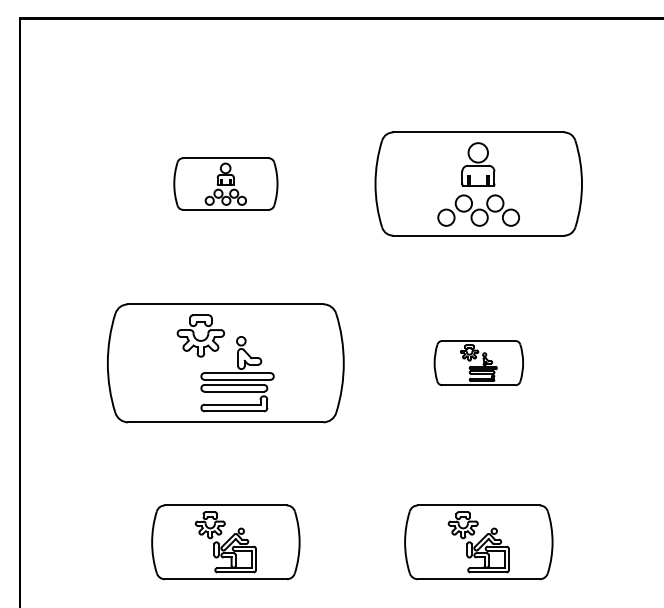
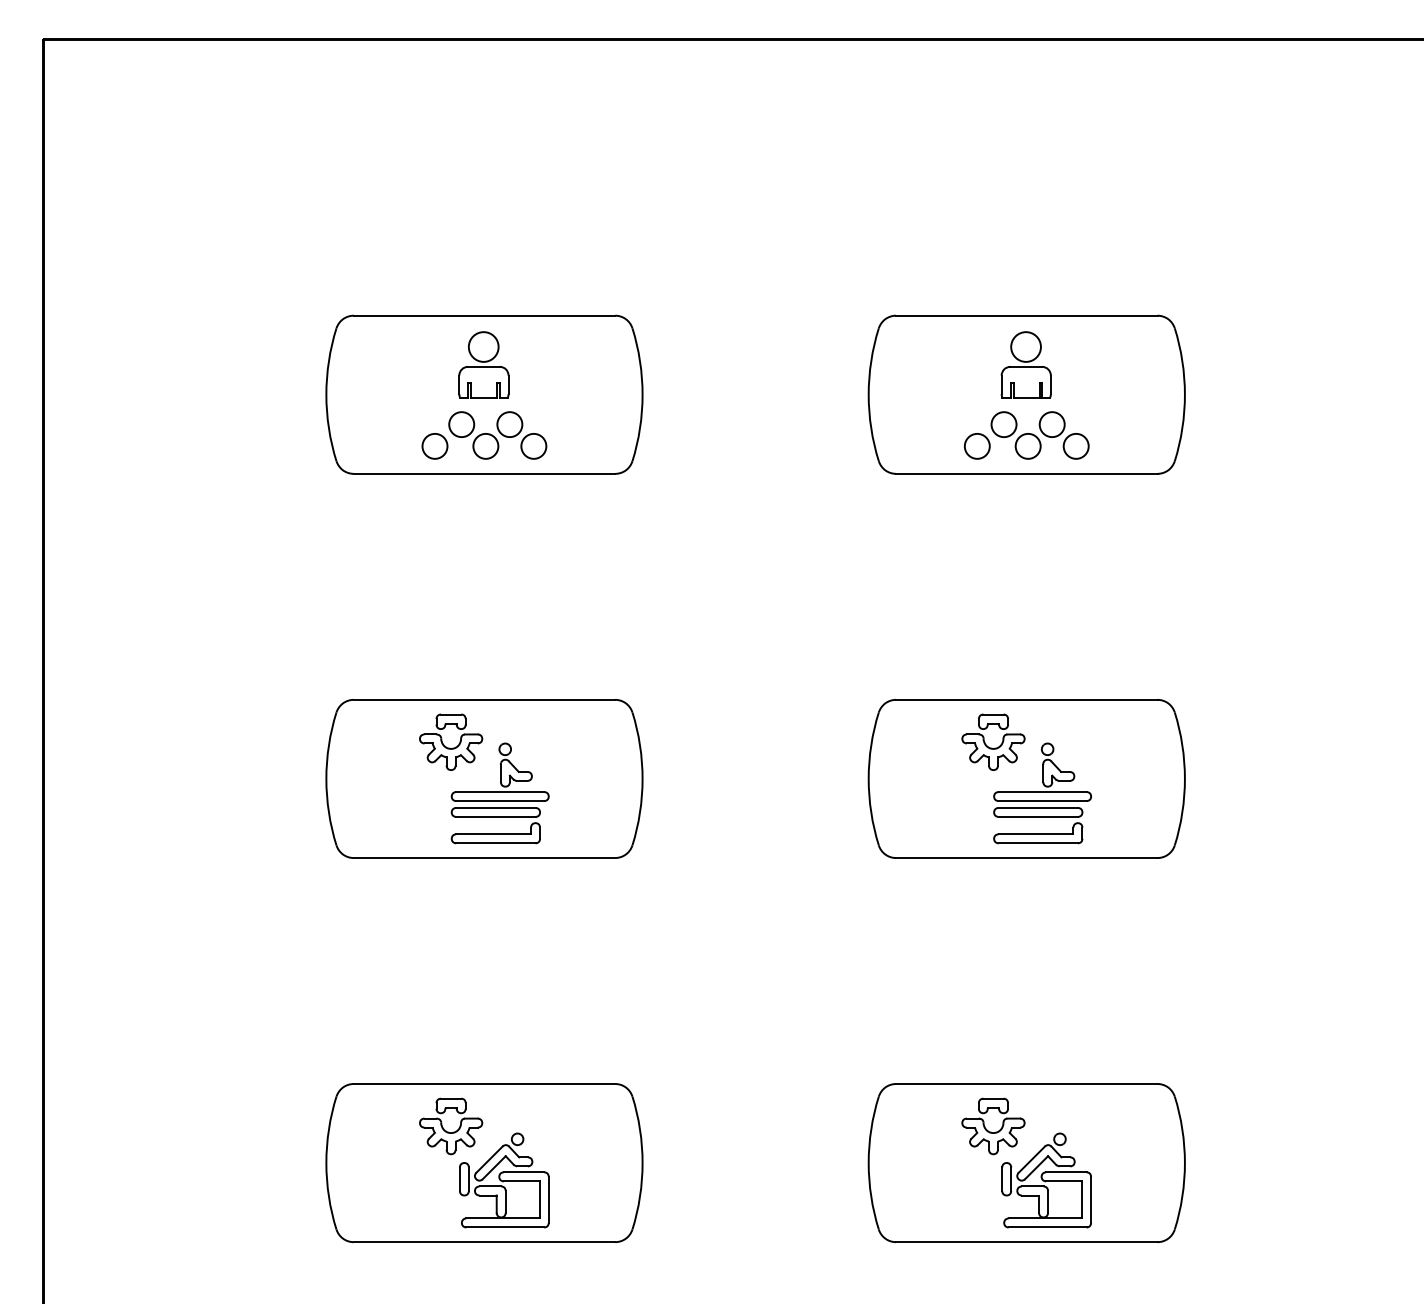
part: (225, 183) -> (483, 393), size x1.43
part: (478, 183) -> (1026, 393), size x0.71
part: (225, 362) -> (483, 777), size x0.62
part: (478, 362) -> (1026, 777), size x1.67

